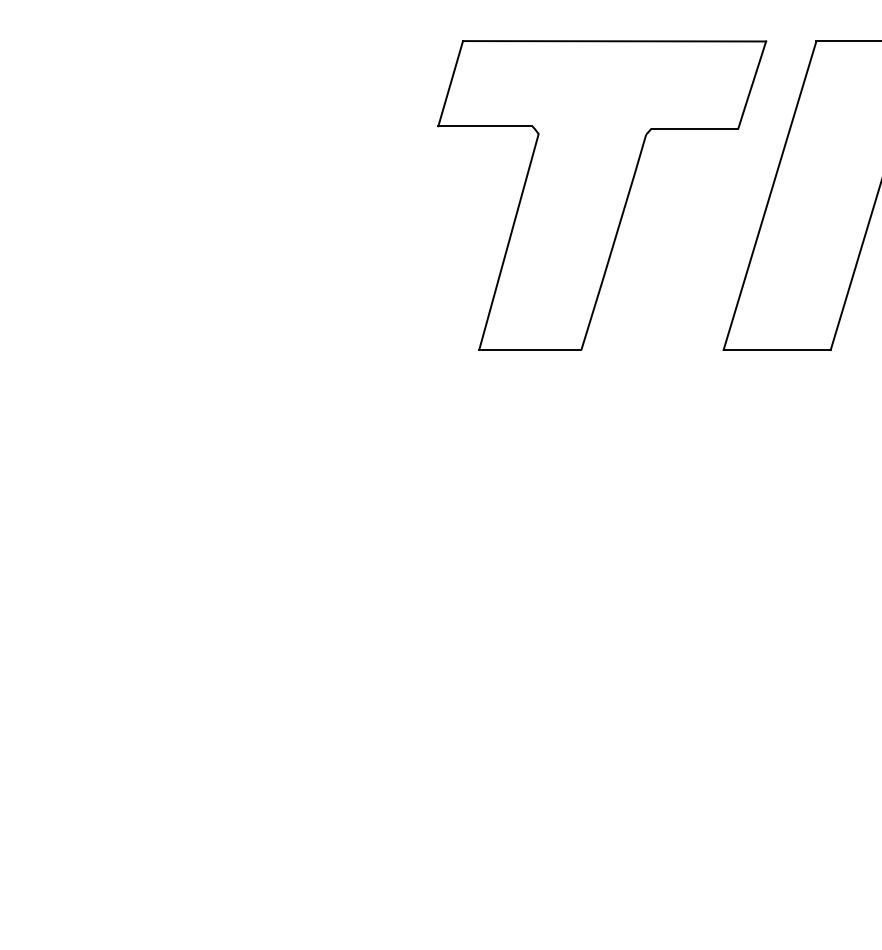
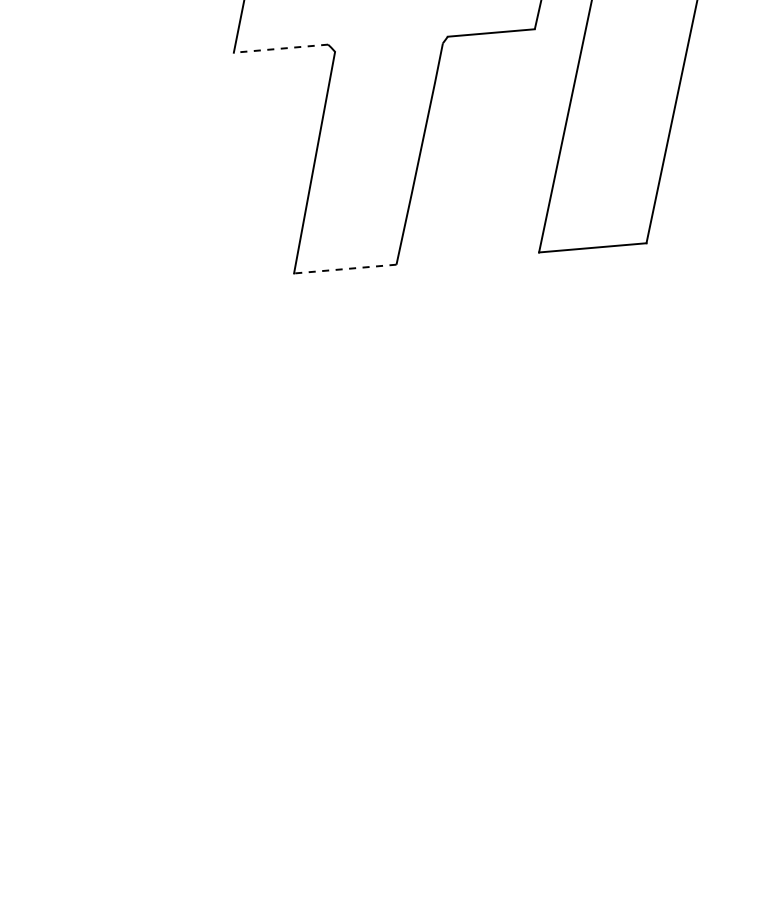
line: (484, 126) -> (280, 48), solid -> dashed
line: (529, 349) -> (344, 268), solid -> dashed

